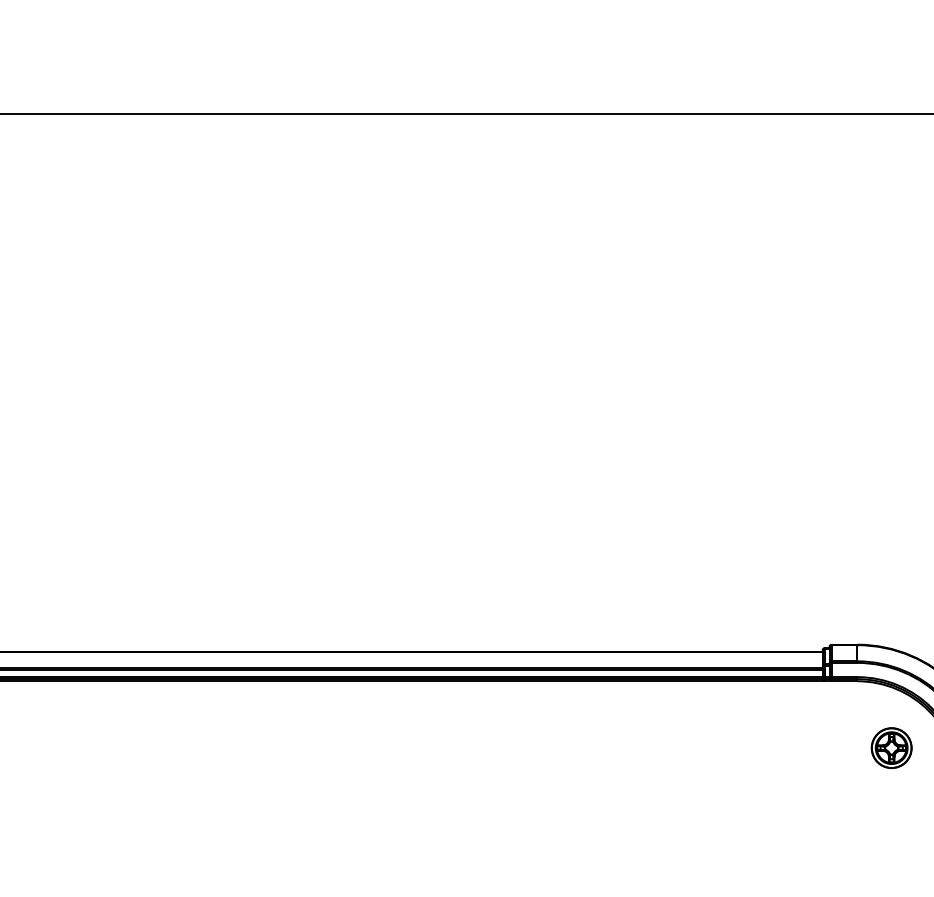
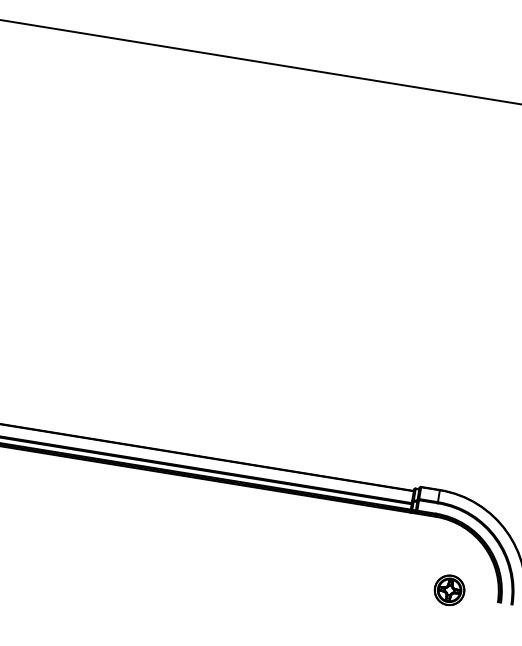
part: (891, 747) -> (449, 589), moved

